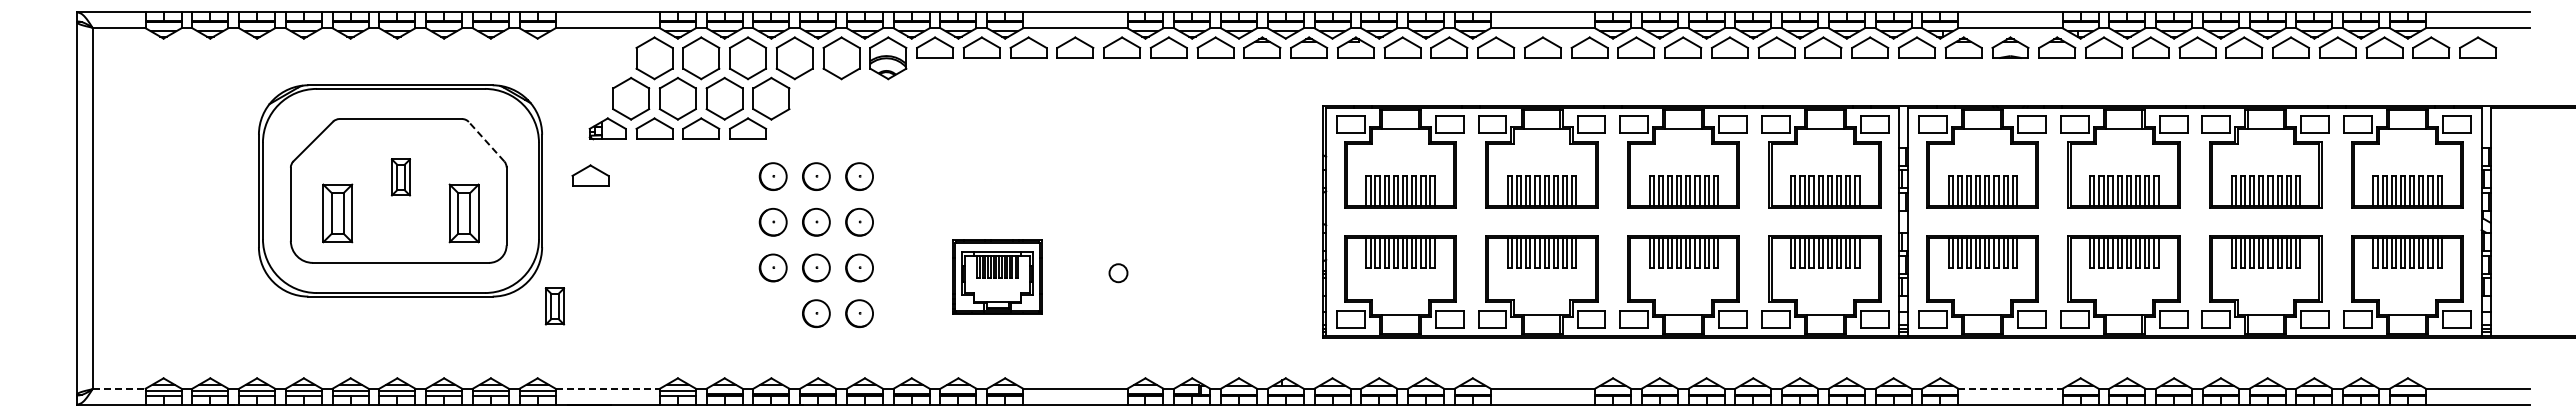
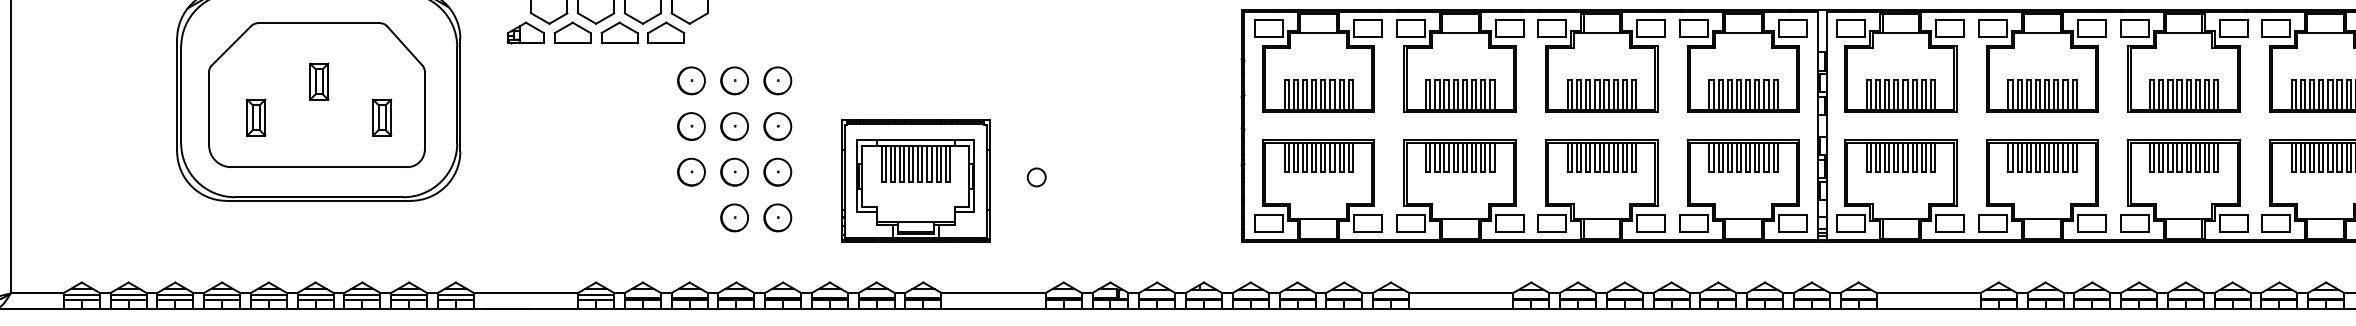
line: (486, 141) -> (404, 45), dashed -> solid
part: (590, 175) -> (508, 79), removed
part: (338, 213) -> (256, 117), size x0.62
part: (463, 213) -> (381, 117), size x0.62
part: (997, 276) -> (915, 180), size x1.67
part: (554, 306) -> (472, 210), removed
line: (119, 389) -> (37, 293), dashed -> solid
line: (608, 389) -> (526, 293), dashed -> solid
line: (2010, 389) -> (1928, 293), dashed -> solid

